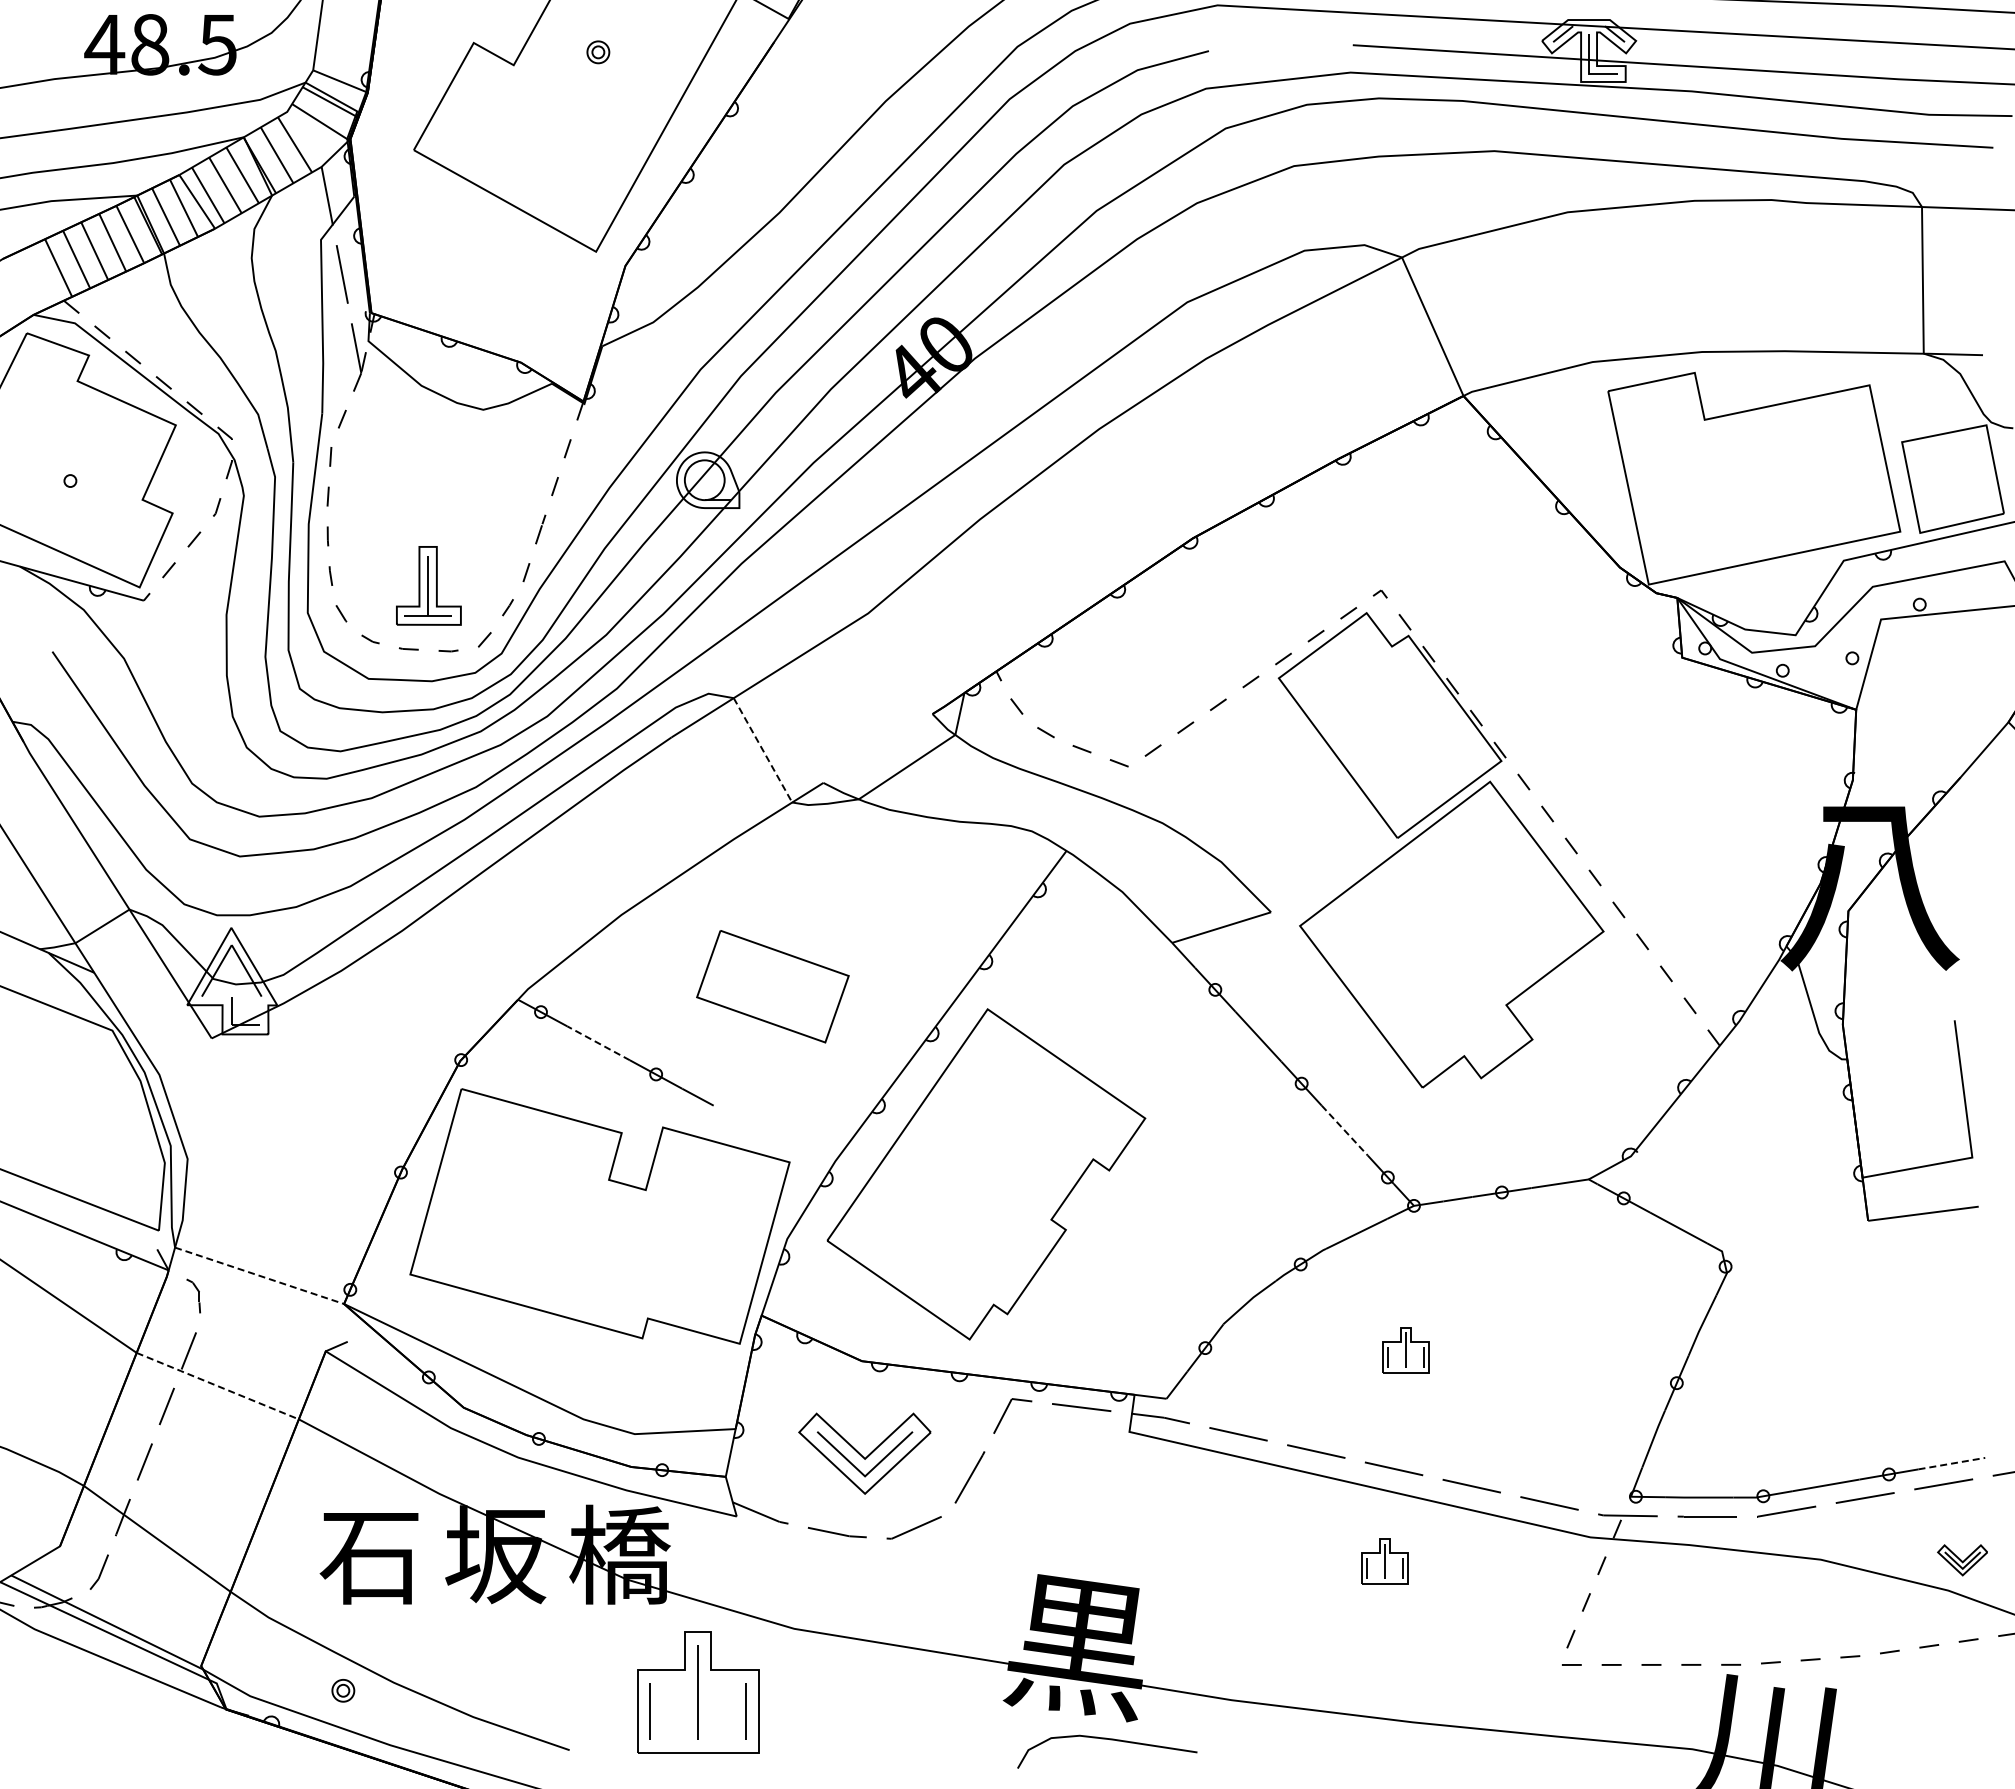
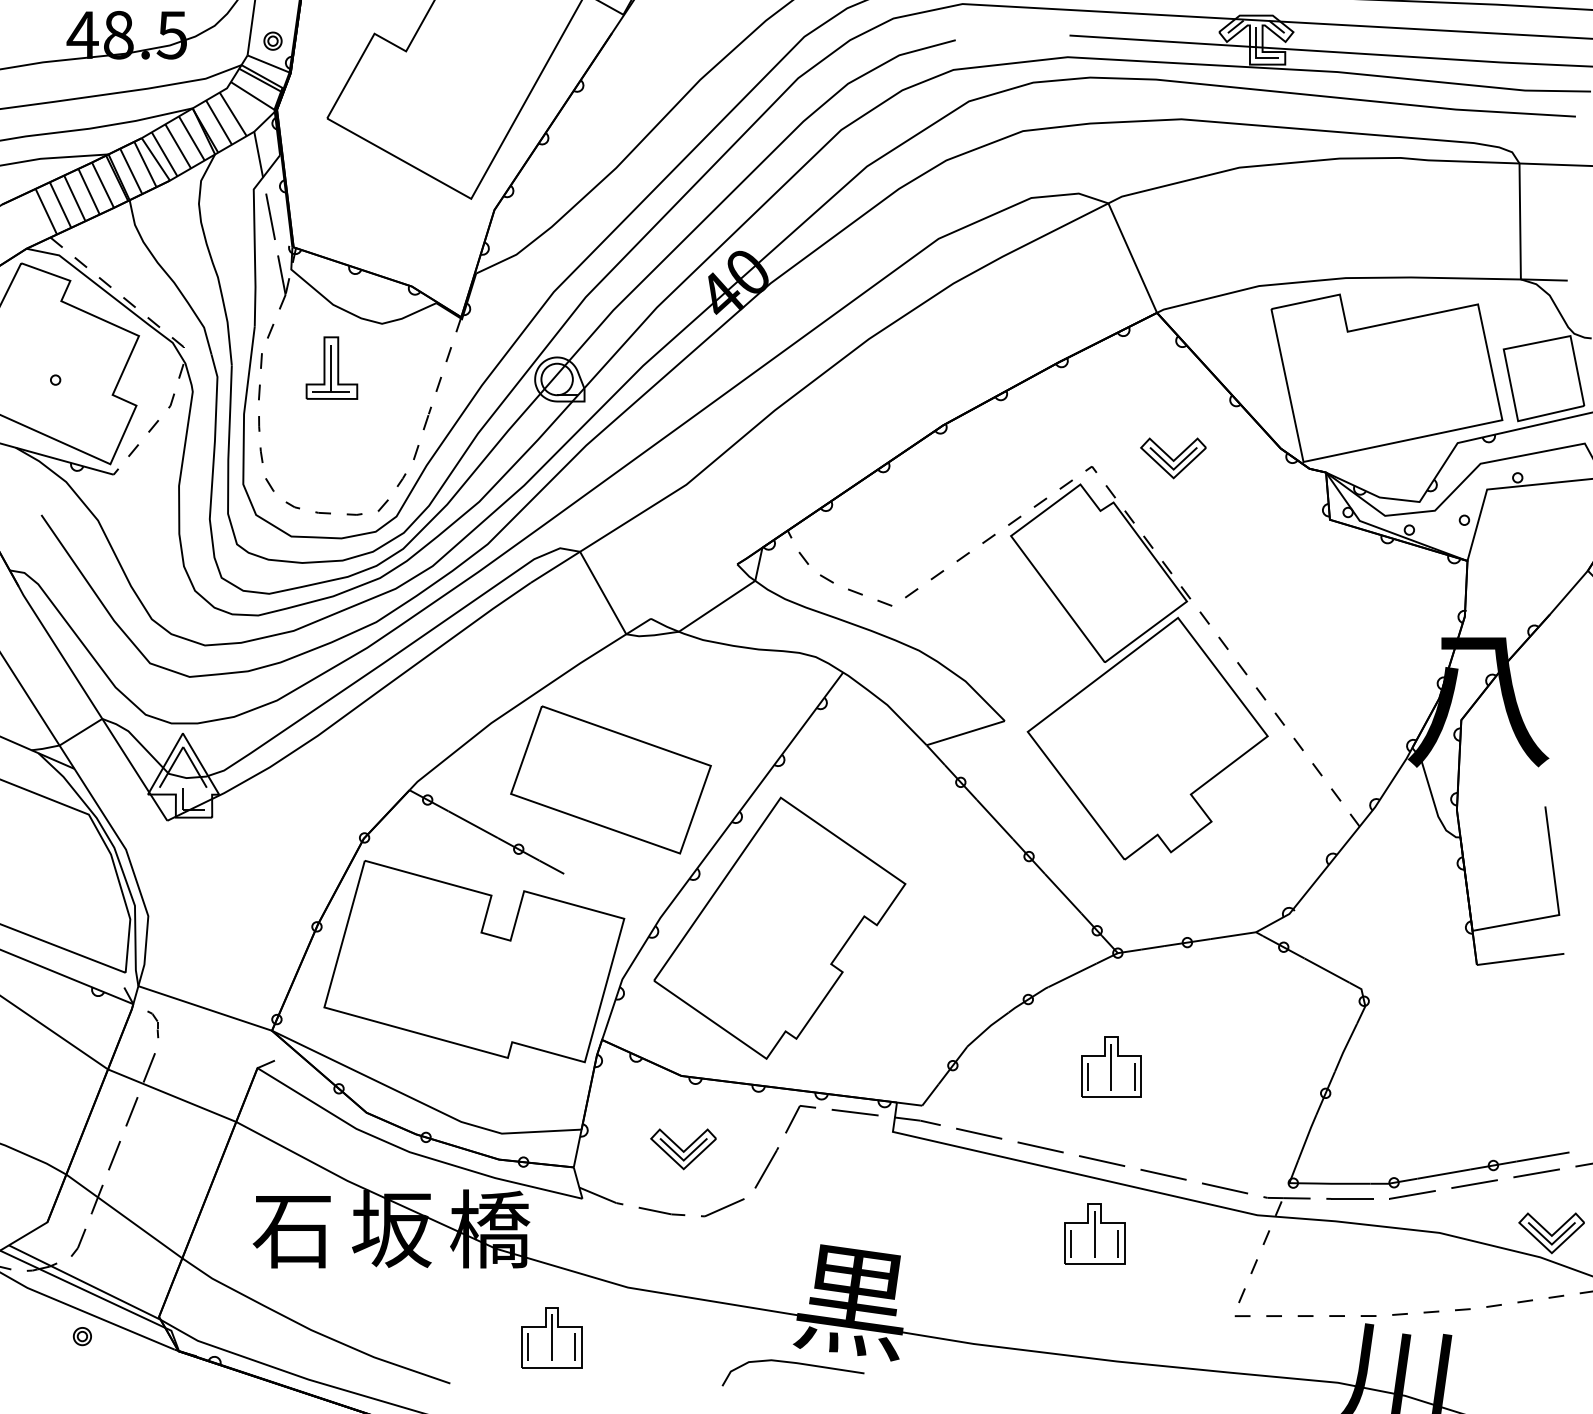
part: (598, 52) -> (273, 41), moved
part: (1484, 580) -> (1173, 458), added
part: (428, 585) -> (331, 367), moved
line: (762, 750) -> (602, 593), dashed -> solid
part: (772, 986) -> (610, 779), size x1.67
line: (598, 1043) -> (473, 824), dashed -> solid
line: (1344, 1130) -> (1062, 893), dashed -> solid
line: (260, 1275) -> (205, 1008), dashed -> solid
part: (1405, 1350) -> (1111, 1067), size x1.67
line: (217, 1386) -> (171, 1095), dashed -> solid
part: (864, 1454) -> (683, 1149), size x0.62
line: (1951, 1463) -> (1542, 1156), dashed -> solid
part: (1962, 1560) -> (1551, 1233), size x1.67
part: (1384, 1561) -> (1094, 1234), size x1.67
part: (343, 1690) -> (82, 1336), moved
part: (697, 1692) -> (551, 1337), size x0.62
curve: (1110, 1740) -> (795, 1363), moved

